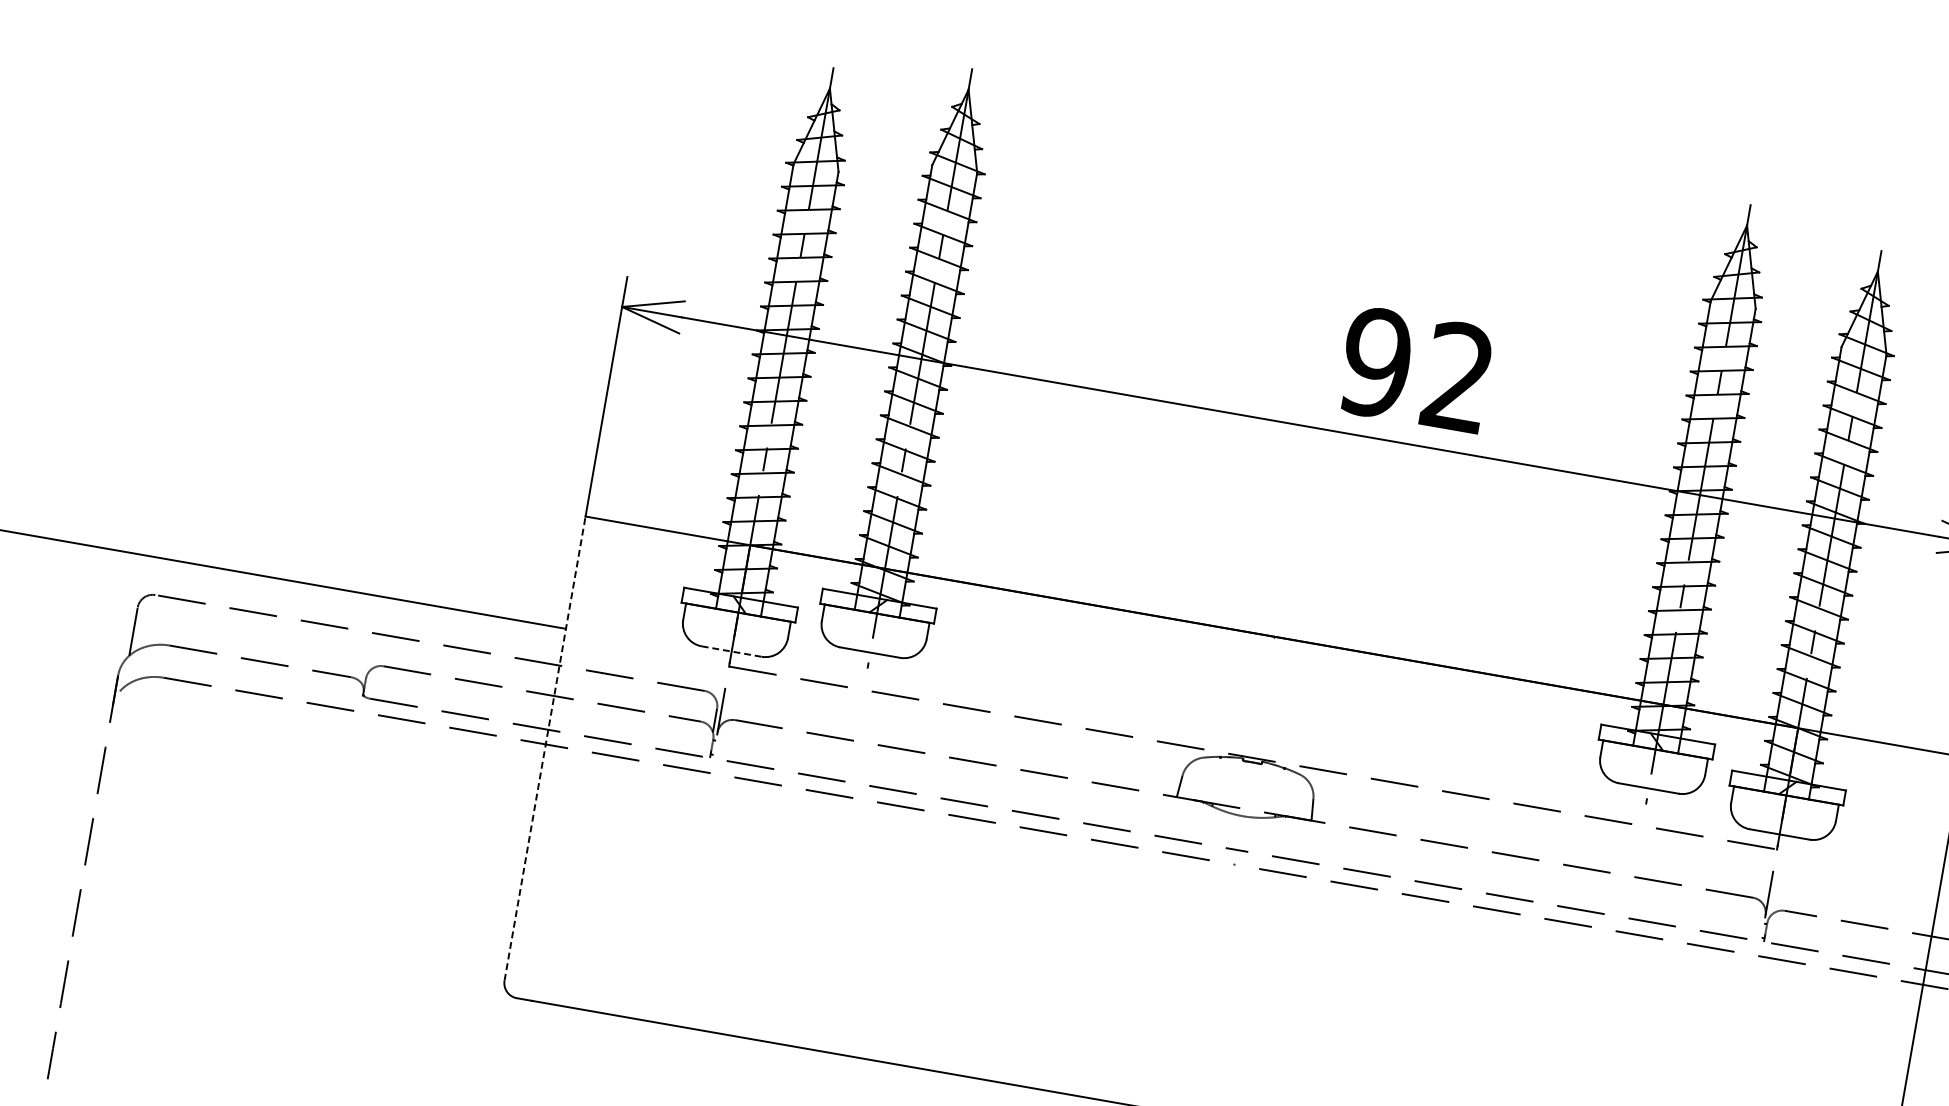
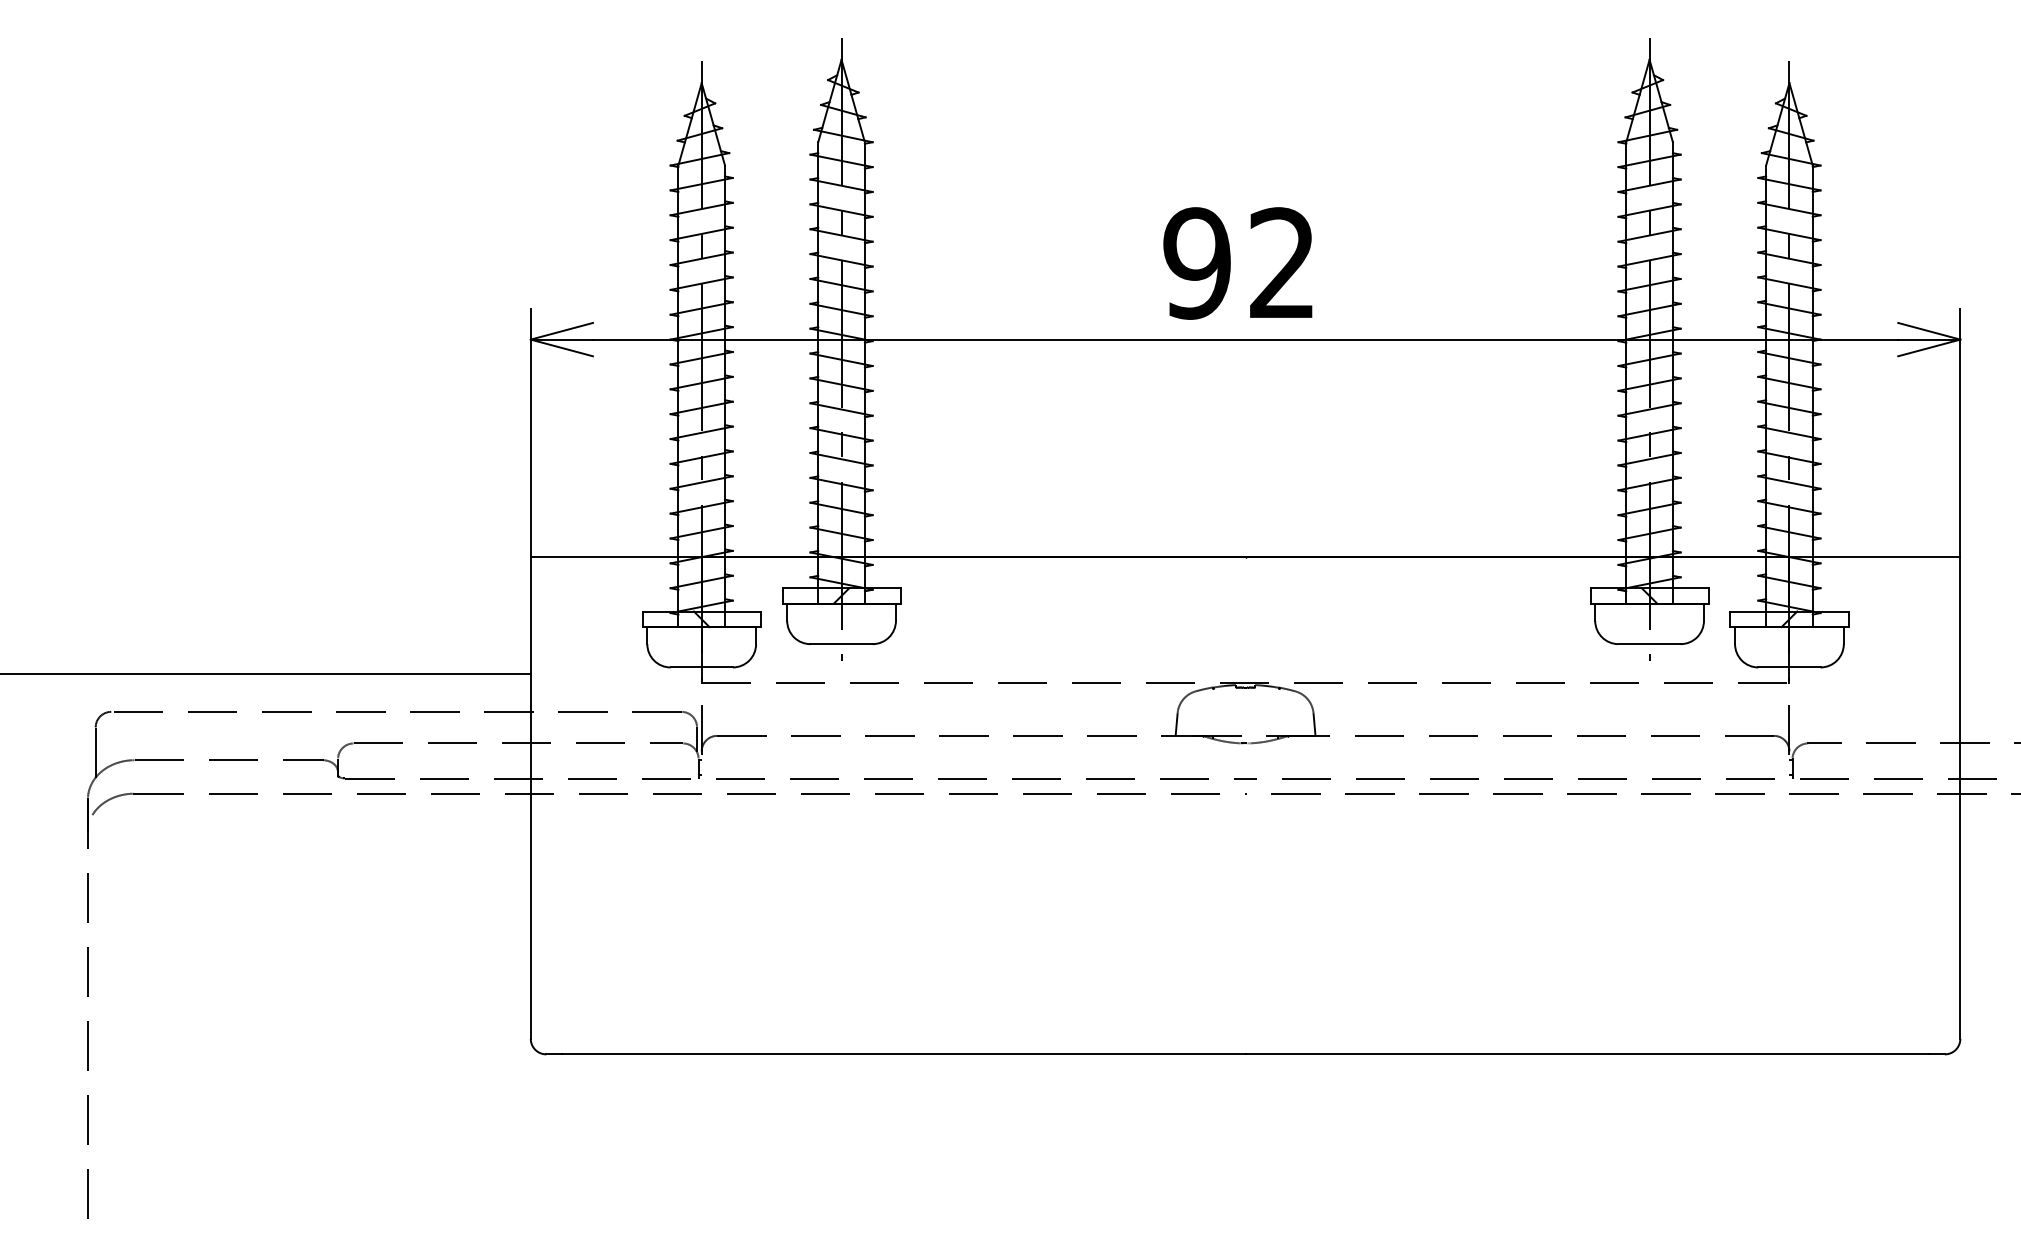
text: (1415, 369) -> (1237, 263), moved
line: (732, 651) -> (702, 667), dashed -> solid
line: (544, 748) -> (530, 797), dashed -> solid

